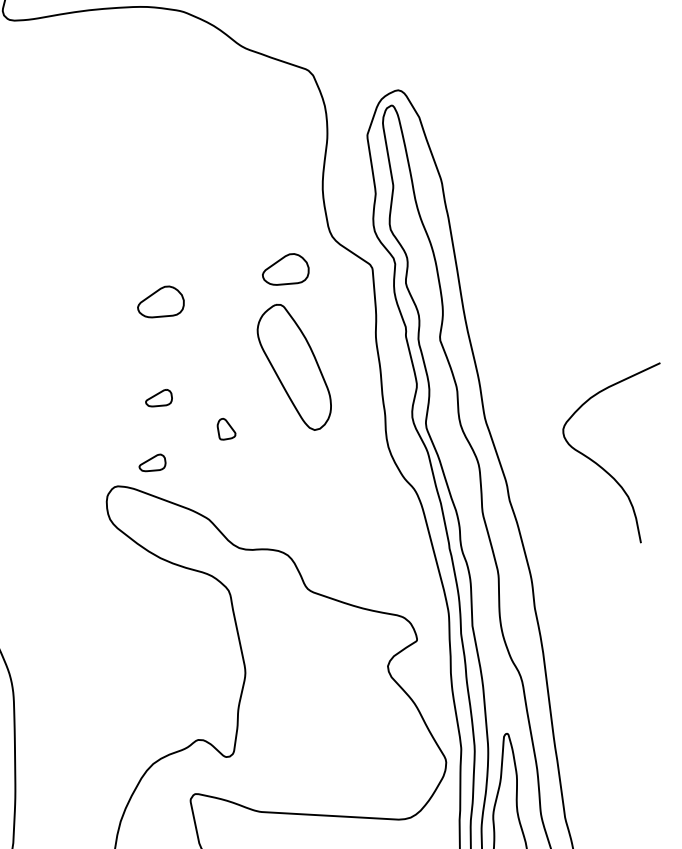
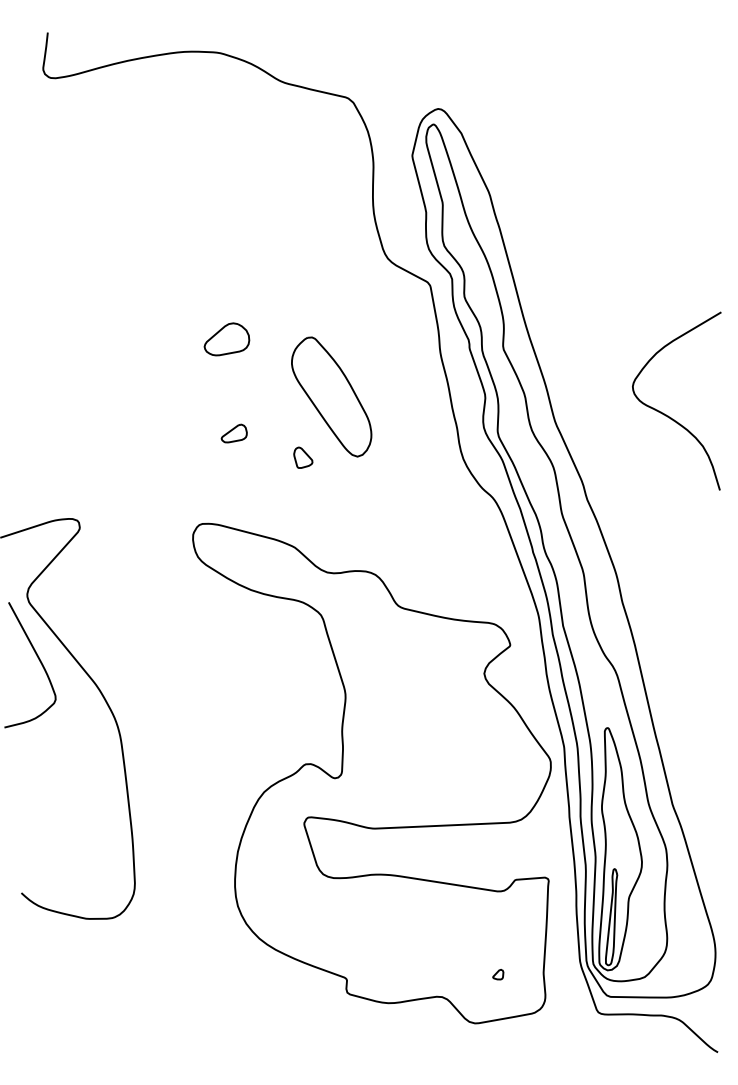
part: (285, 269) -> (345, 295), removed
part: (294, 366) -> (331, 396), moved
part: (151, 462) -> (233, 497), removed
curve: (596, 462) -> (668, 415), moved

